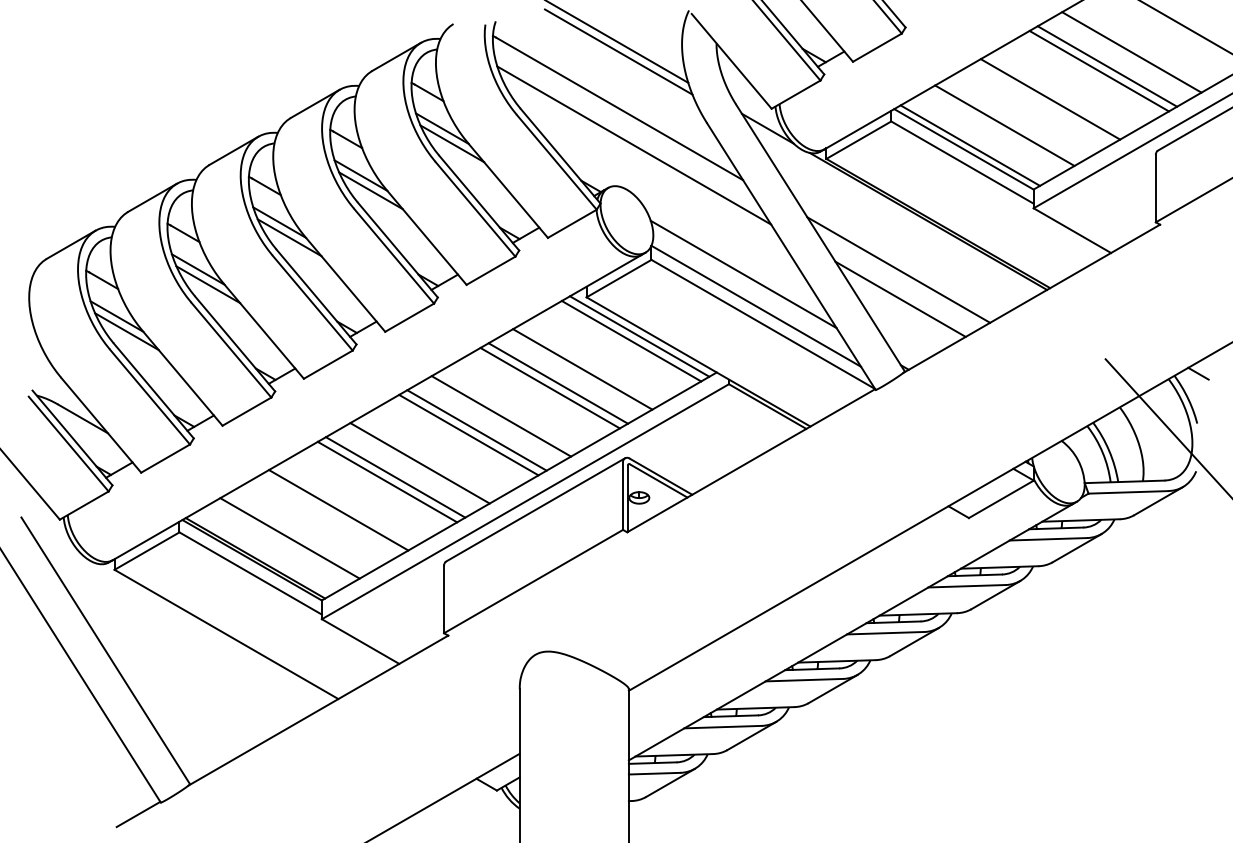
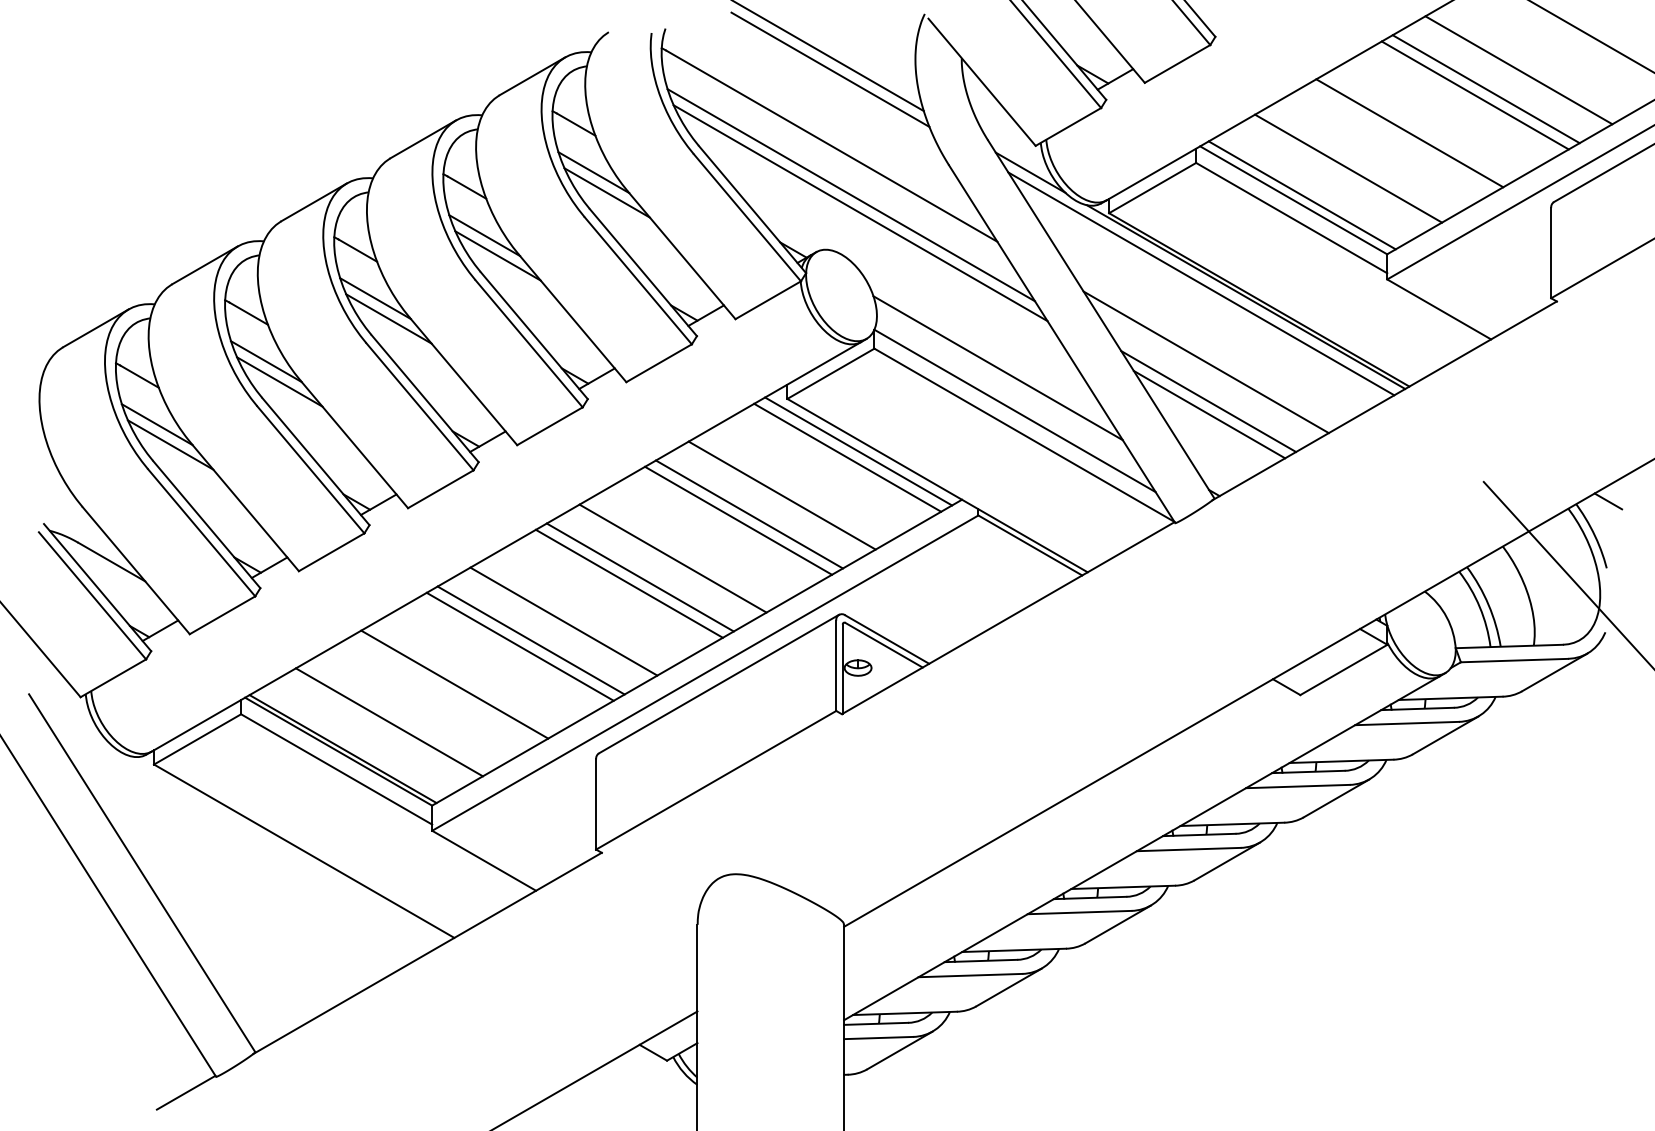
line: (641, 159) -> (860, 213), added
line: (895, 211) -> (1201, 283), added
line: (901, 308) -> (1209, 414), added

